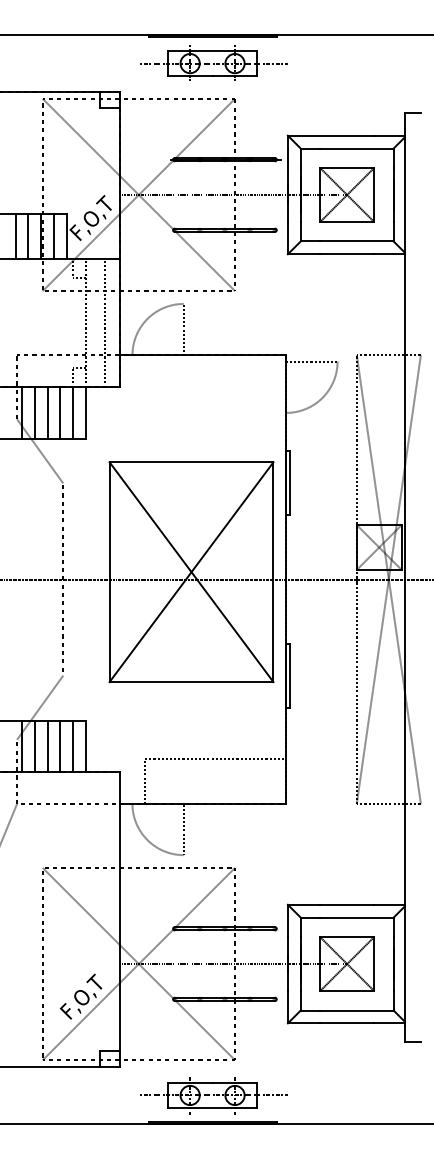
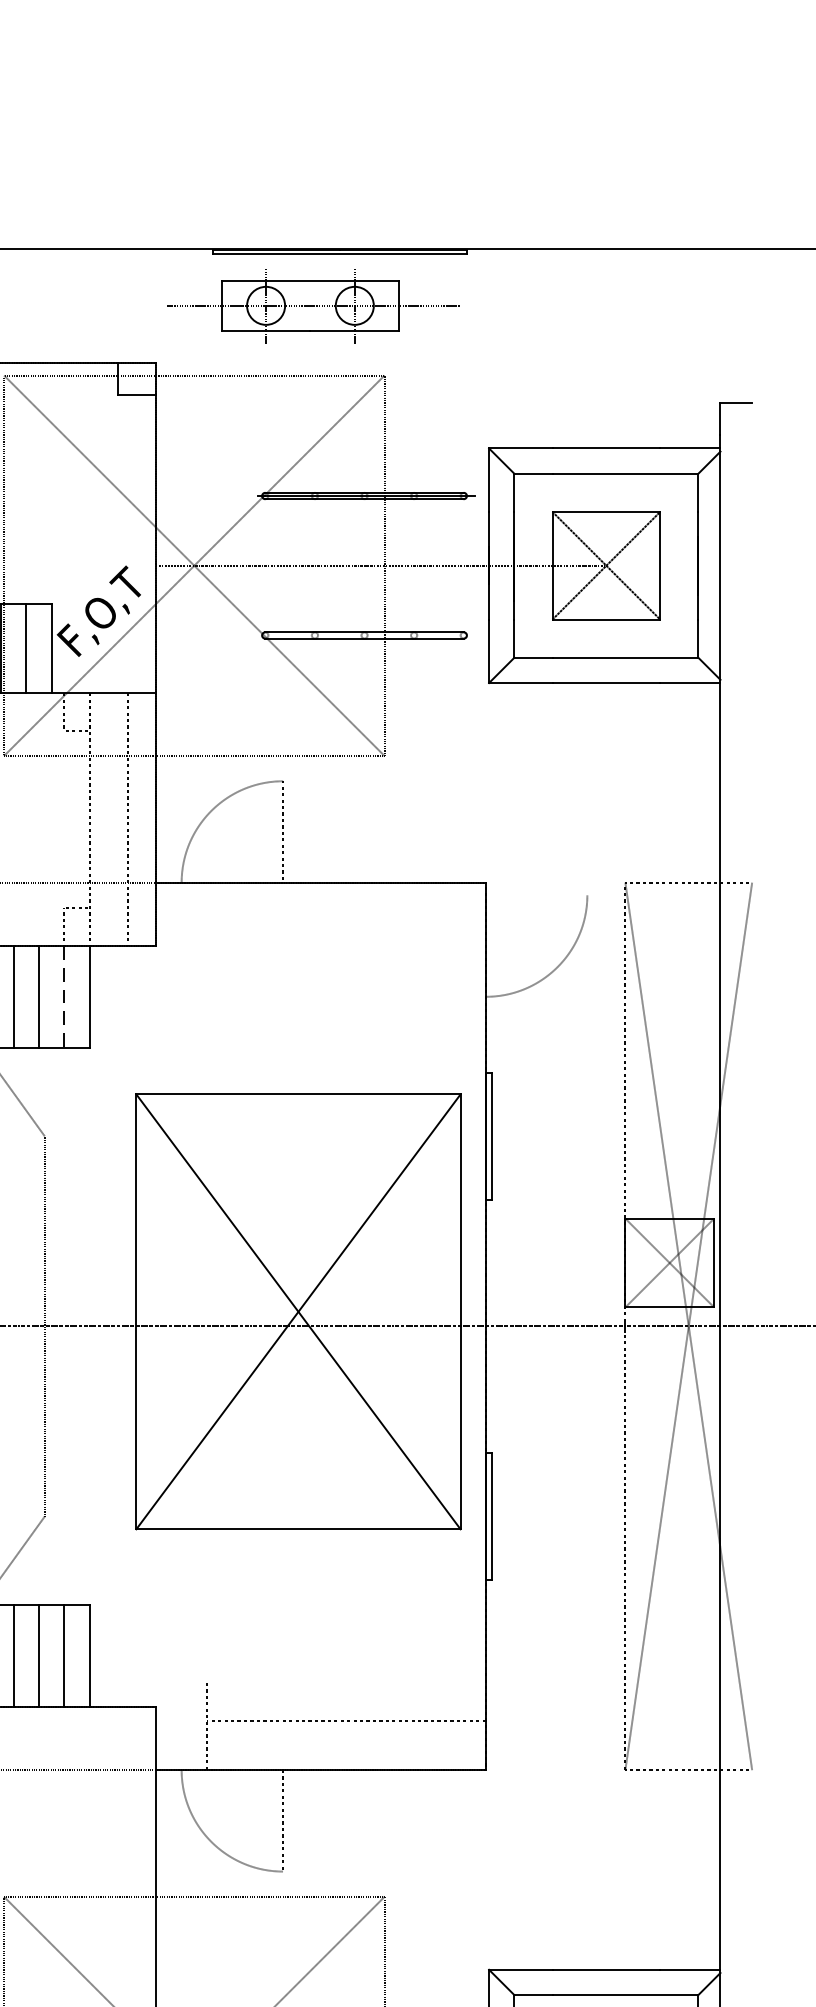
part: (213, 62) -> (312, 303), moved
line: (311, 361) -> (535, 895), removed
line: (73, 412) -> (64, 996), solid -> dashed
line: (215, 758) -> (345, 1719), moved

